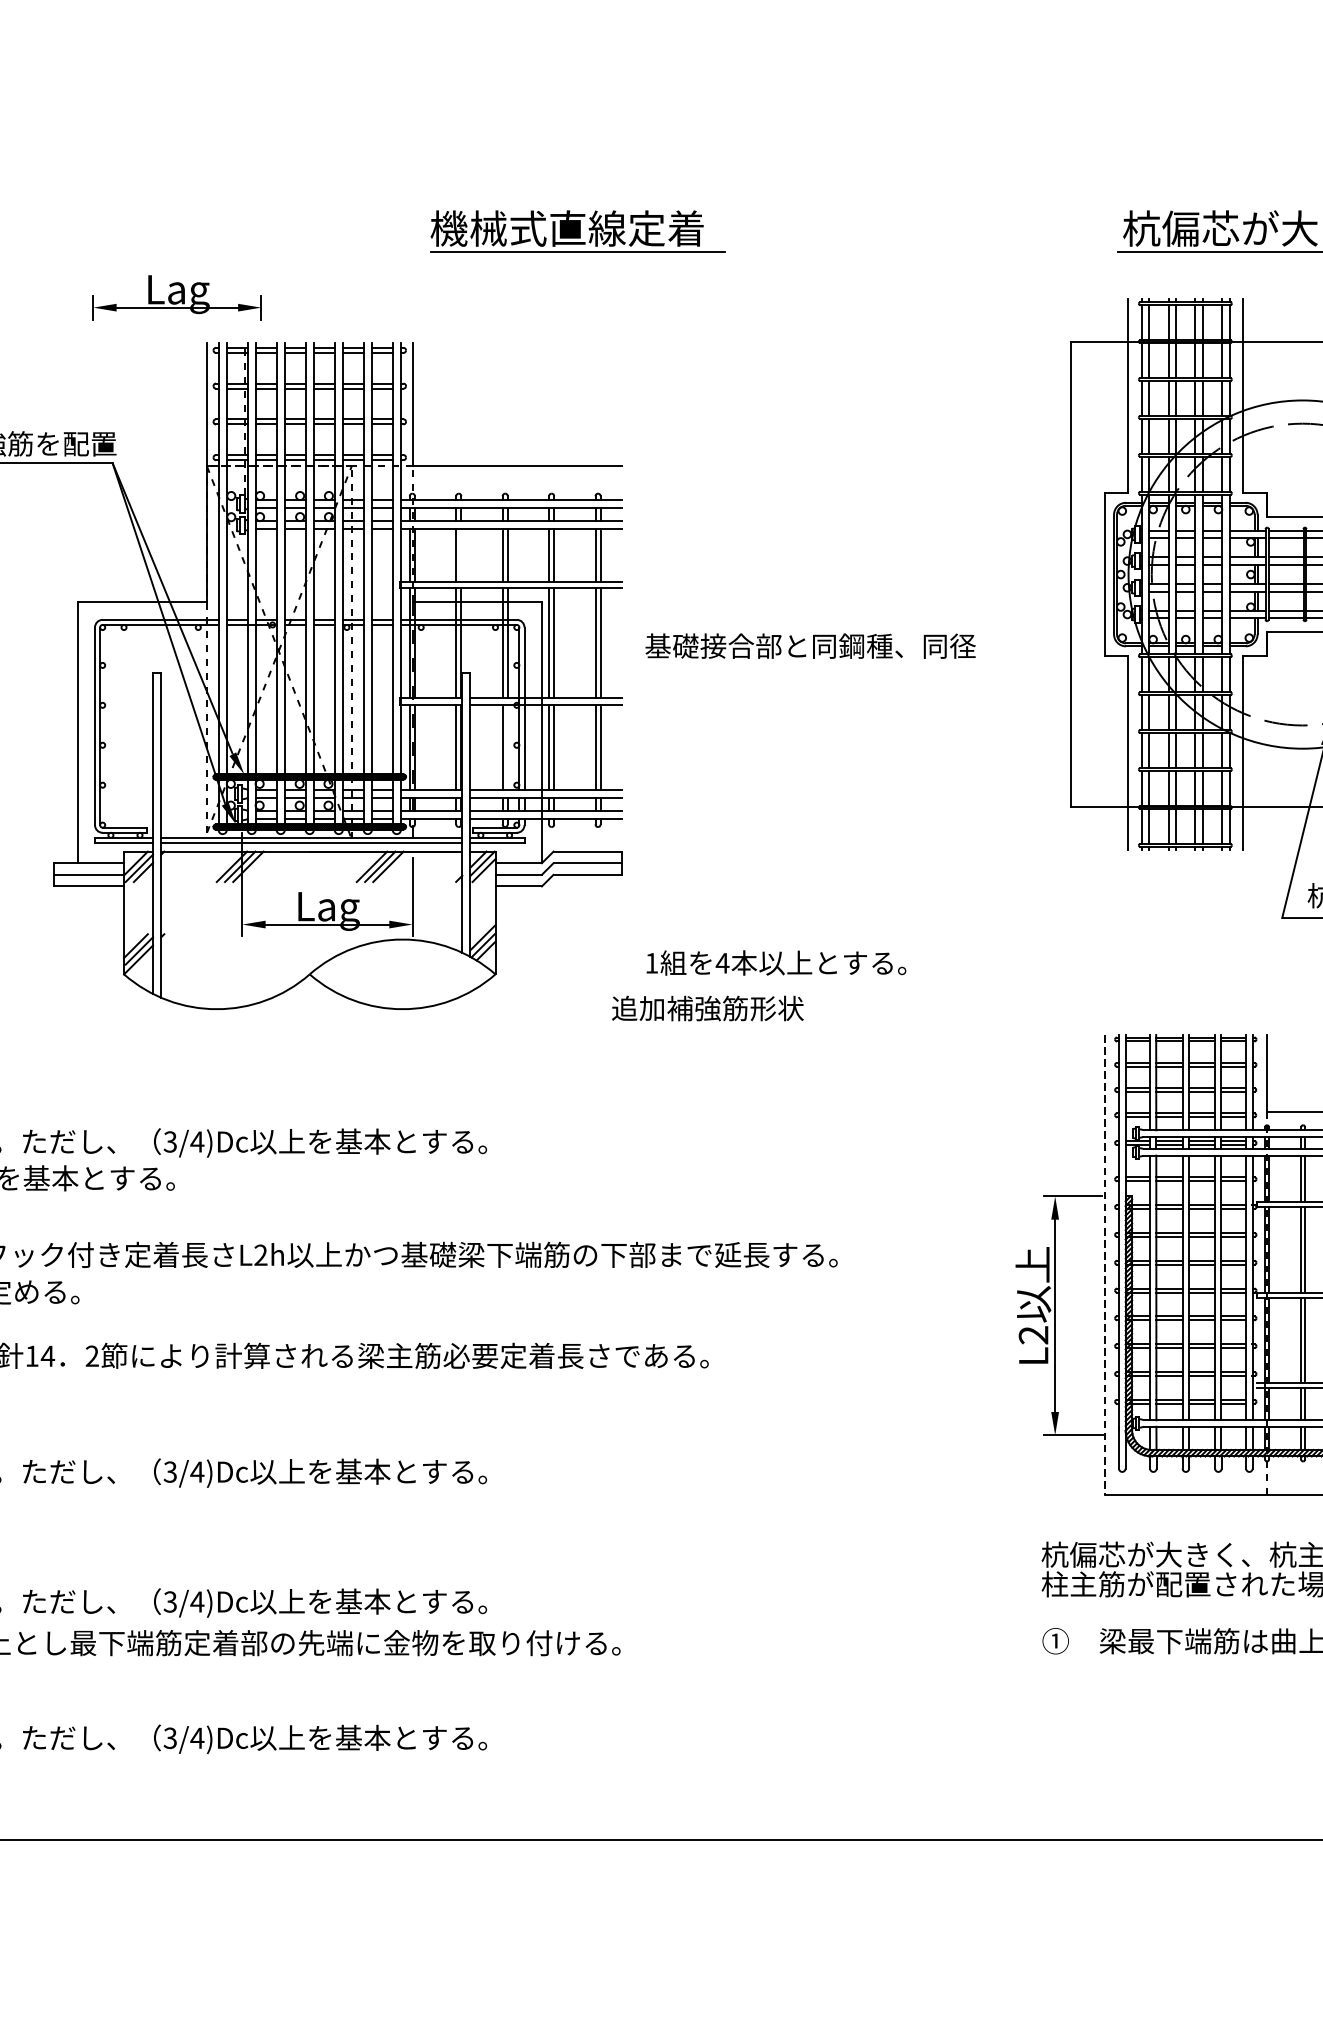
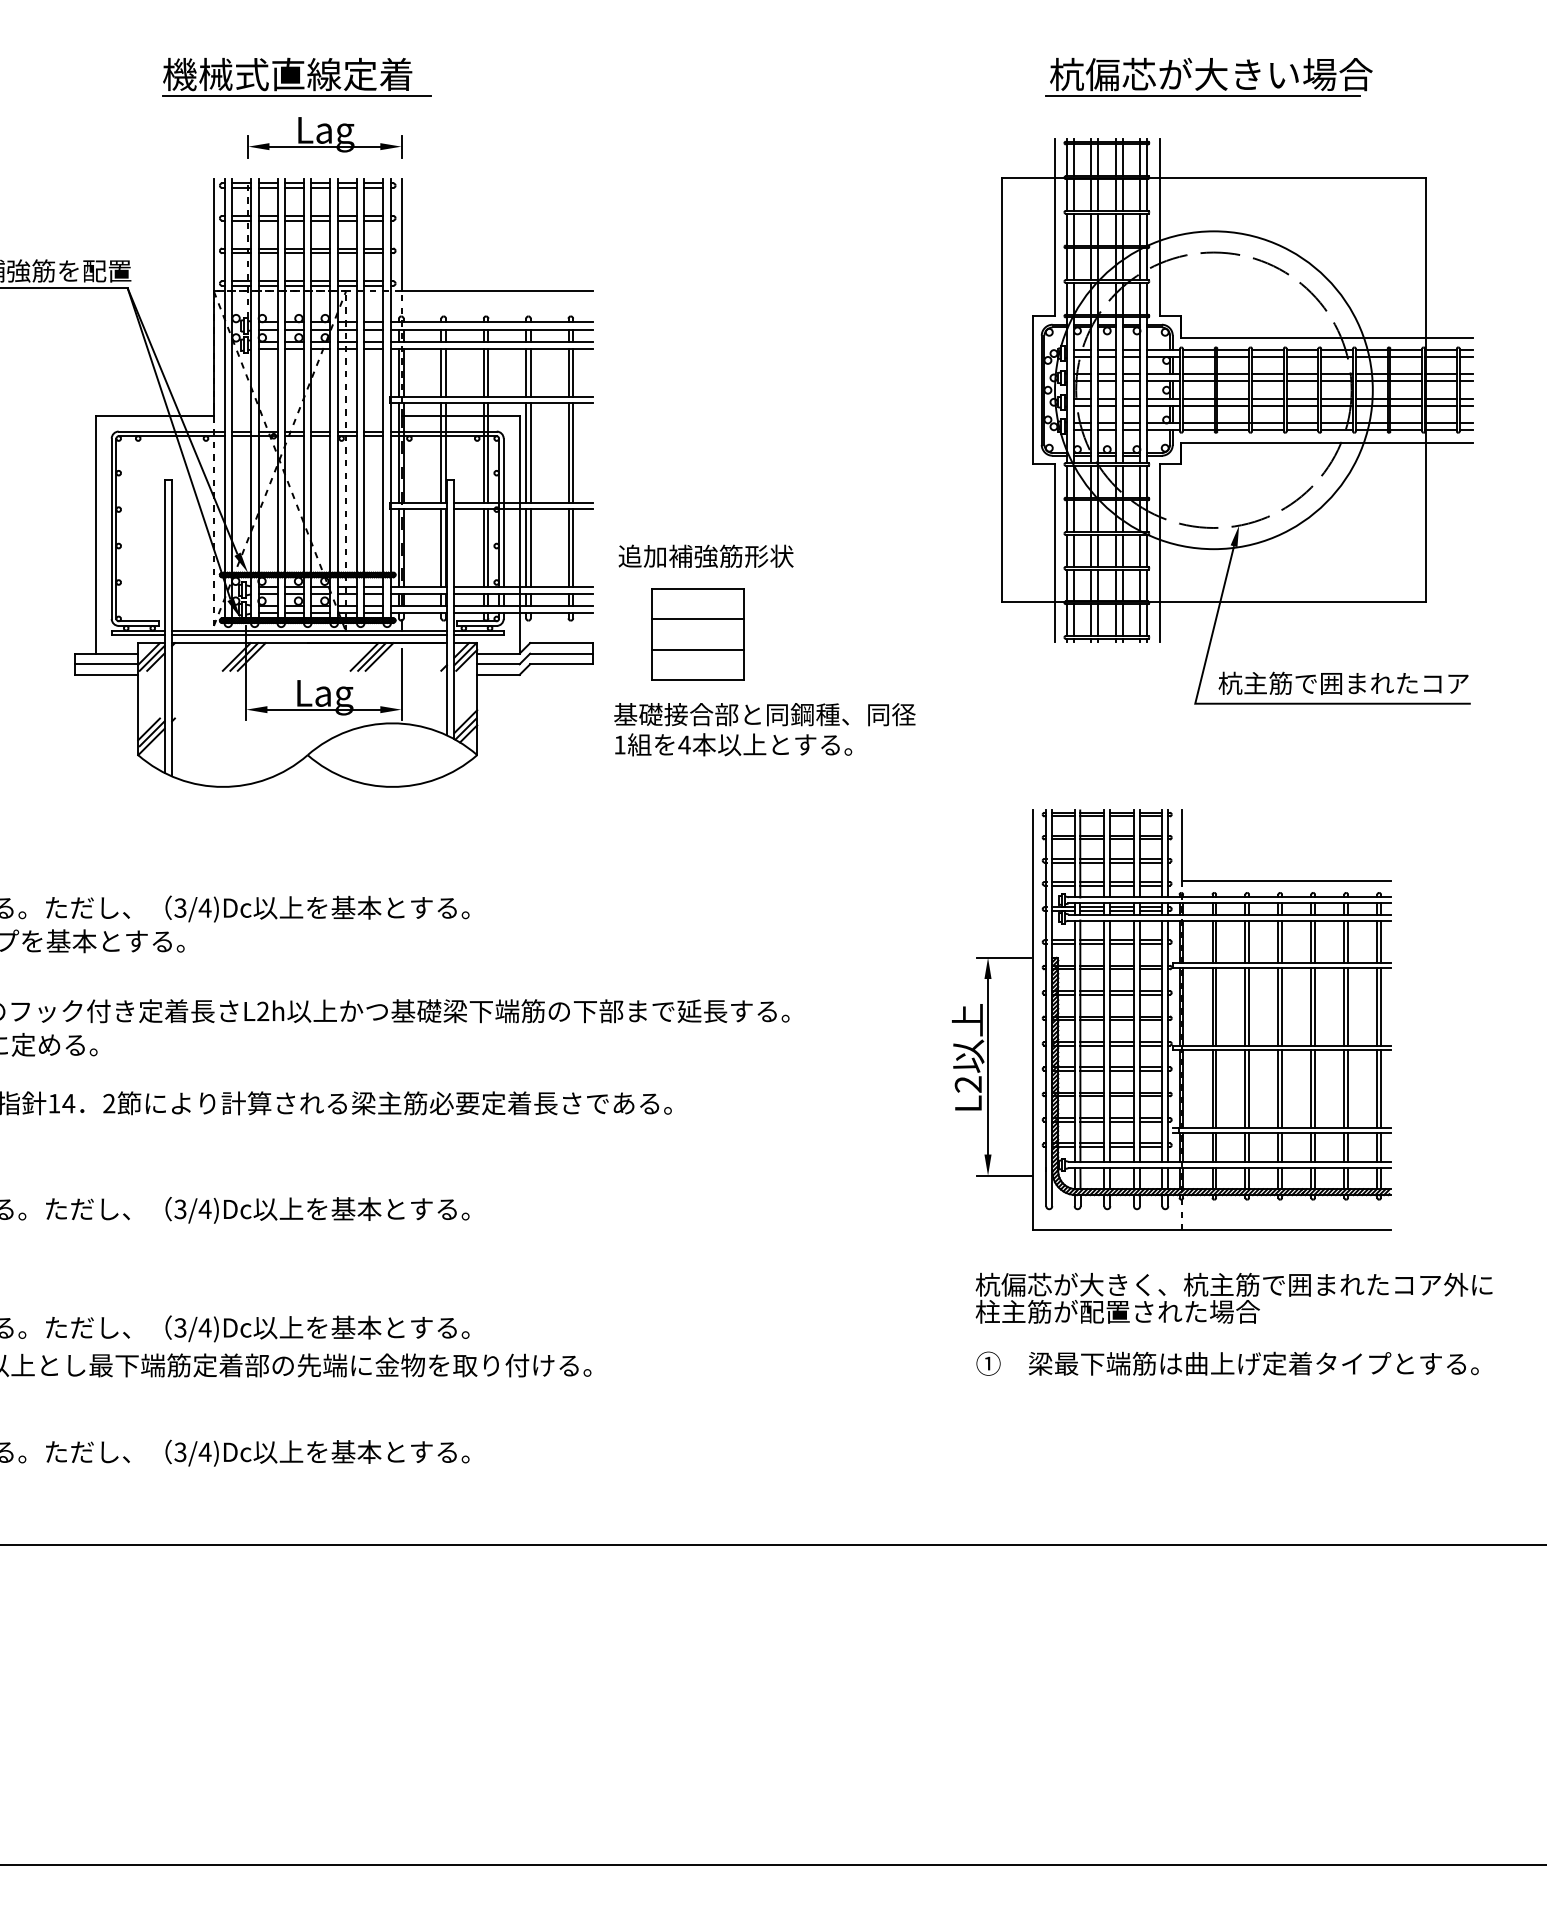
part: (576, 230) -> (296, 76), moved
part: (176, 297) -> (324, 137), moved
line: (461, 555) -> (446, 372), added
text: (810, 646) -> (764, 714), moved
line: (507, 746) -> (488, 547), added
part: (736, 842) -> (697, 634), added
text: (707, 1007) -> (705, 555), moved
line: (1104, 1265) -> (1033, 1020), dashed -> solid

